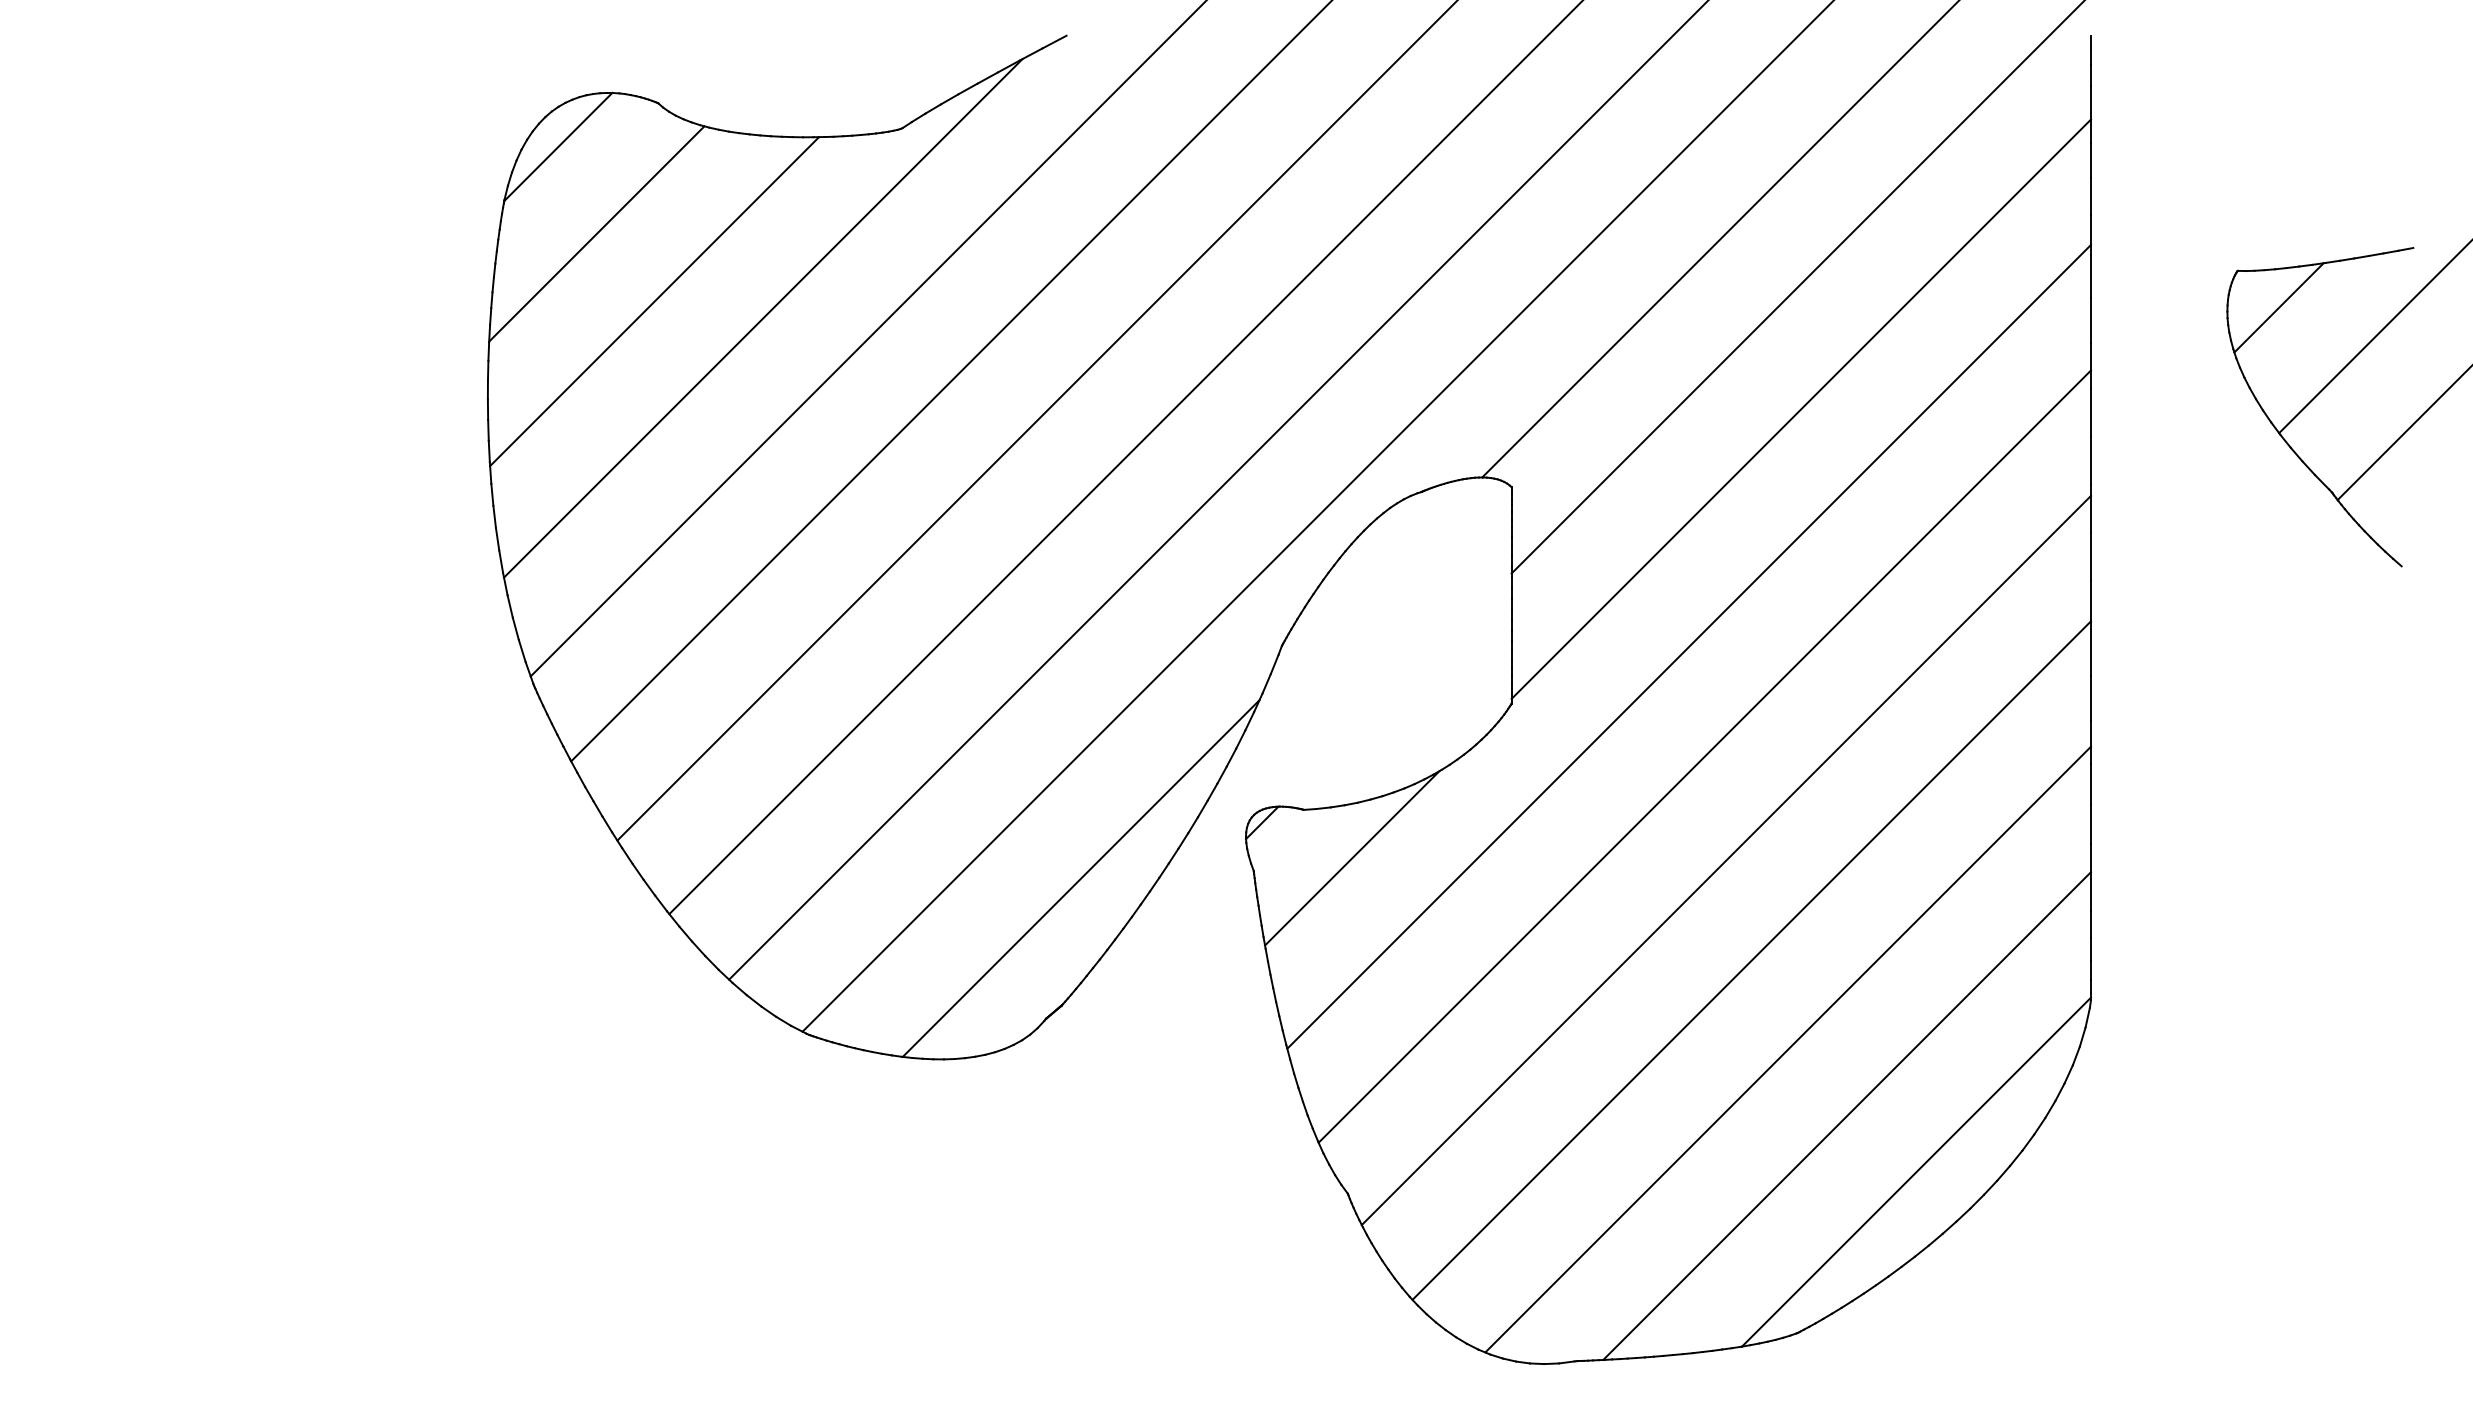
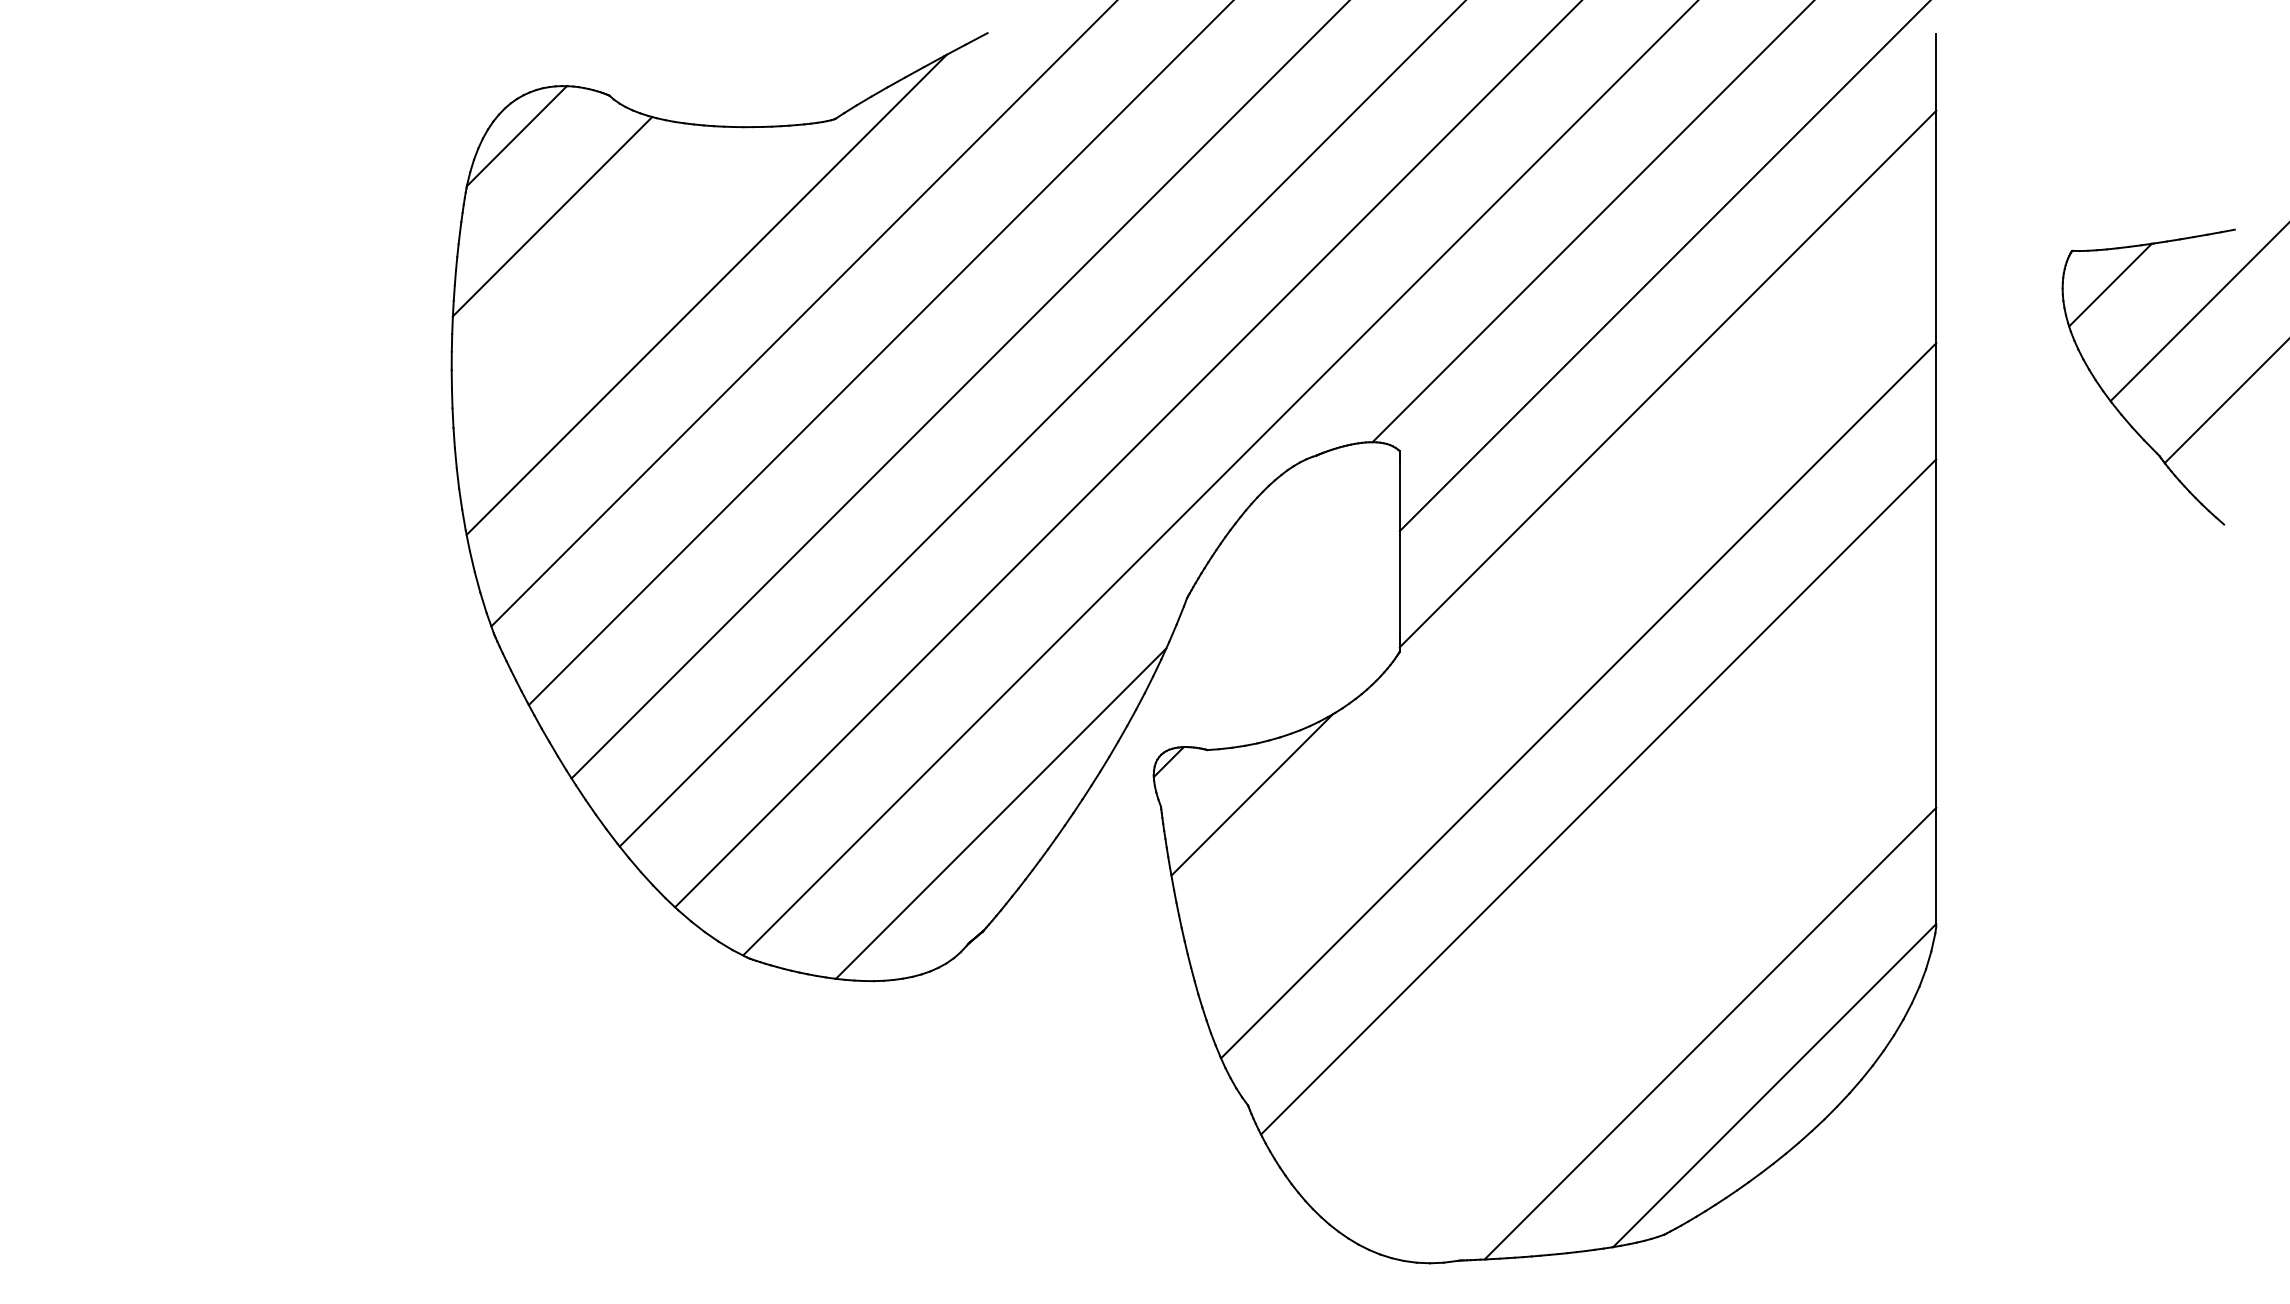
line: (654, 301) -> (606, 279), removed
line: (1688, 646) -> (1563, 598), removed
line: (1751, 960) -> (1621, 889), removed
line: (1787, 1049) -> (1655, 971), removed

